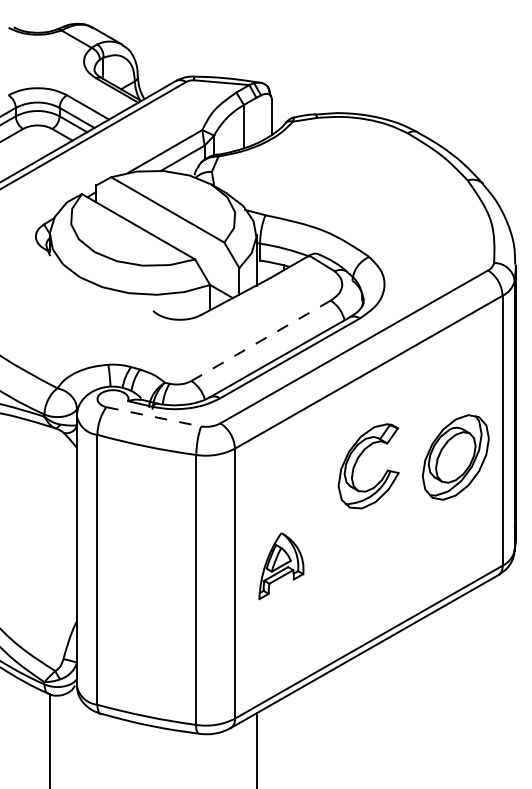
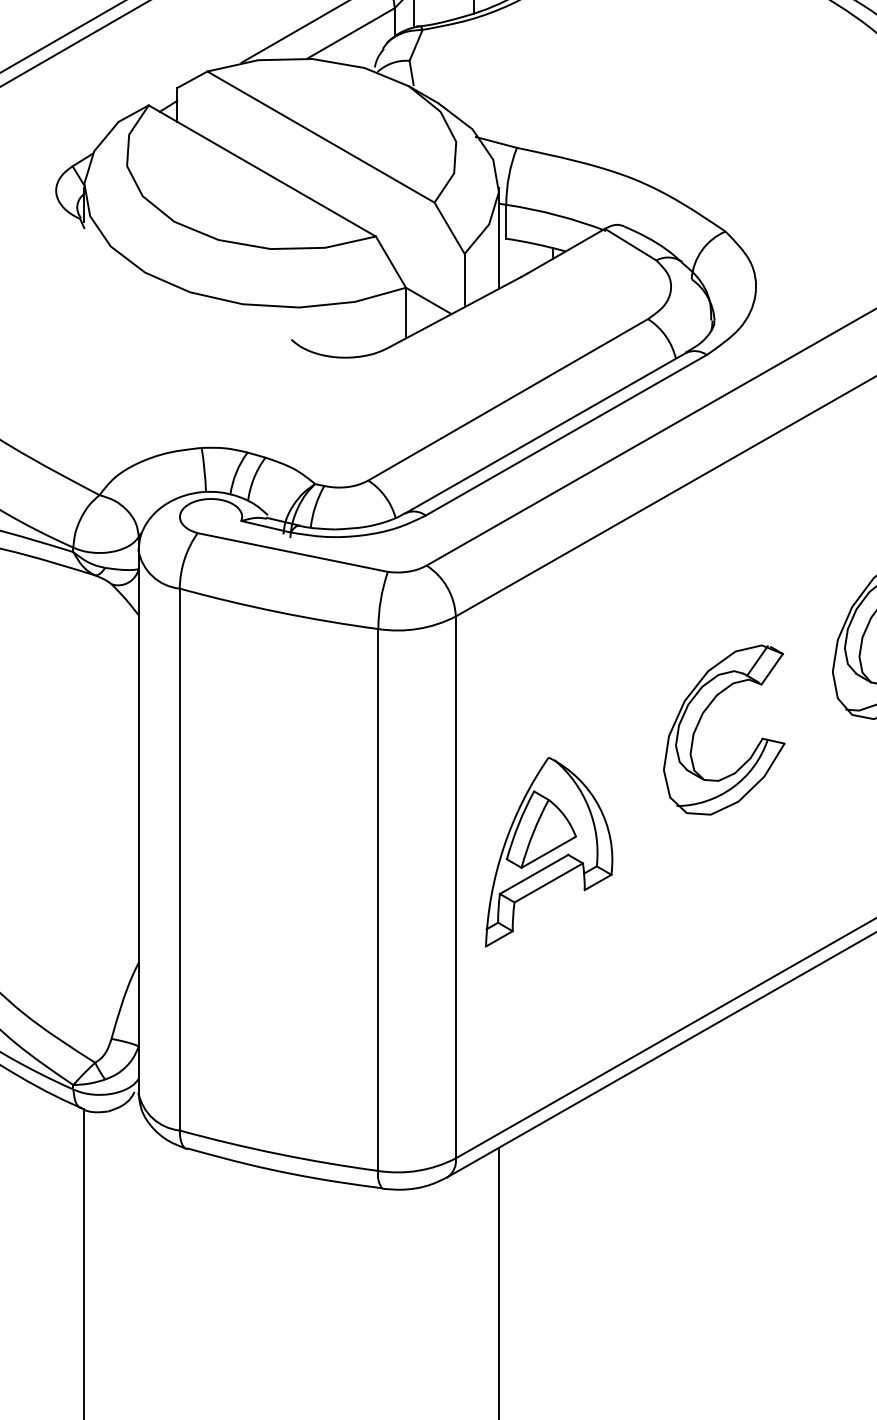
line: (261, 340) -> (509, 399), dashed -> solid
line: (154, 416) -> (294, 551), dashed -> solid
part: (357, 461) -> (701, 720), moved
part: (281, 566) -> (549, 852), size x1.43

